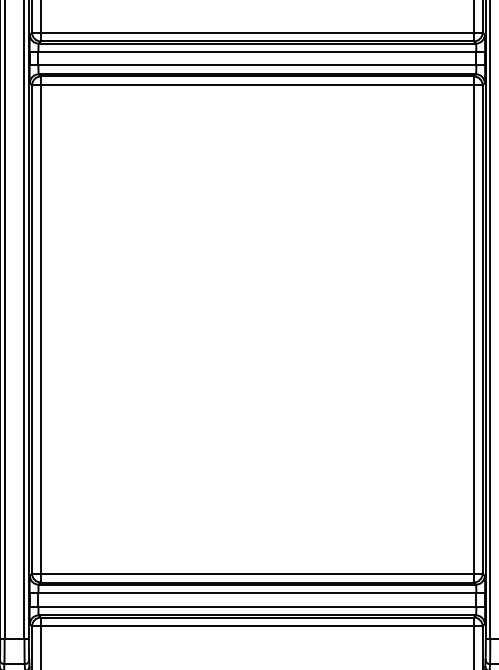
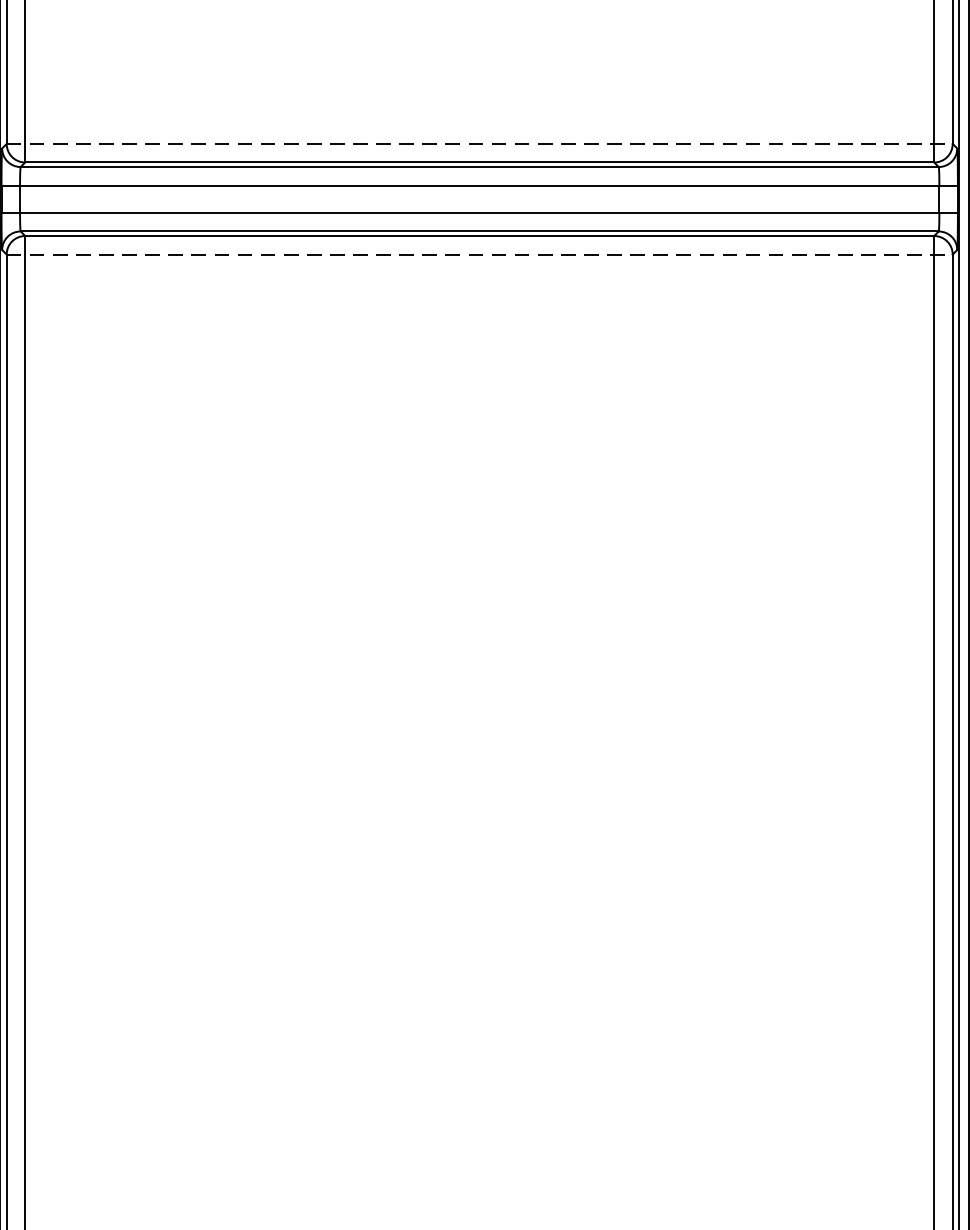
line: (257, 32) -> (479, 143), solid -> dashed
line: (257, 85) -> (479, 254), solid -> dashed

